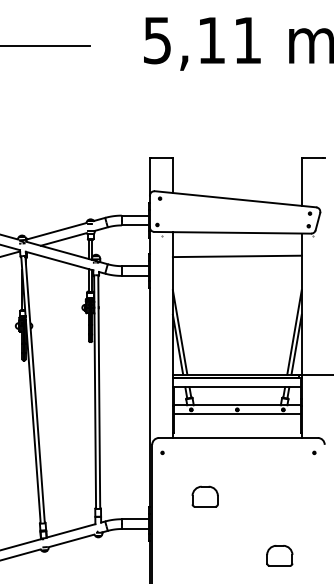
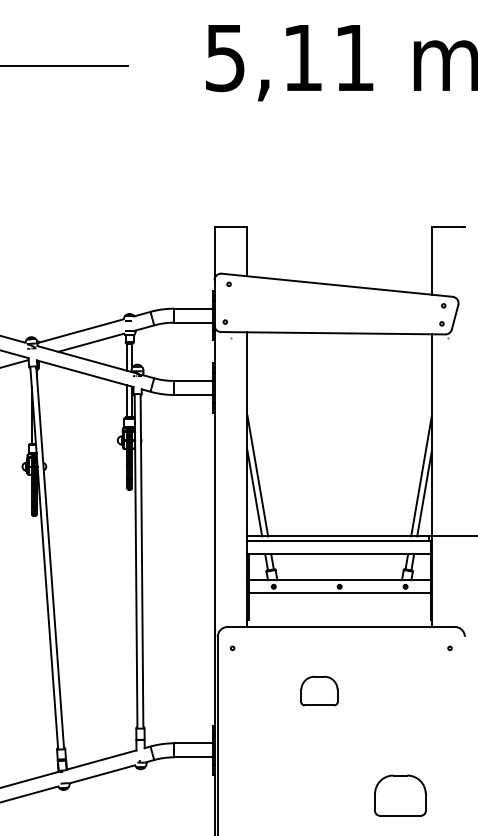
line: (236, 256) -> (338, 367), removed
part: (204, 496) -> (318, 690), moved
part: (279, 555) -> (400, 795), size x1.4

